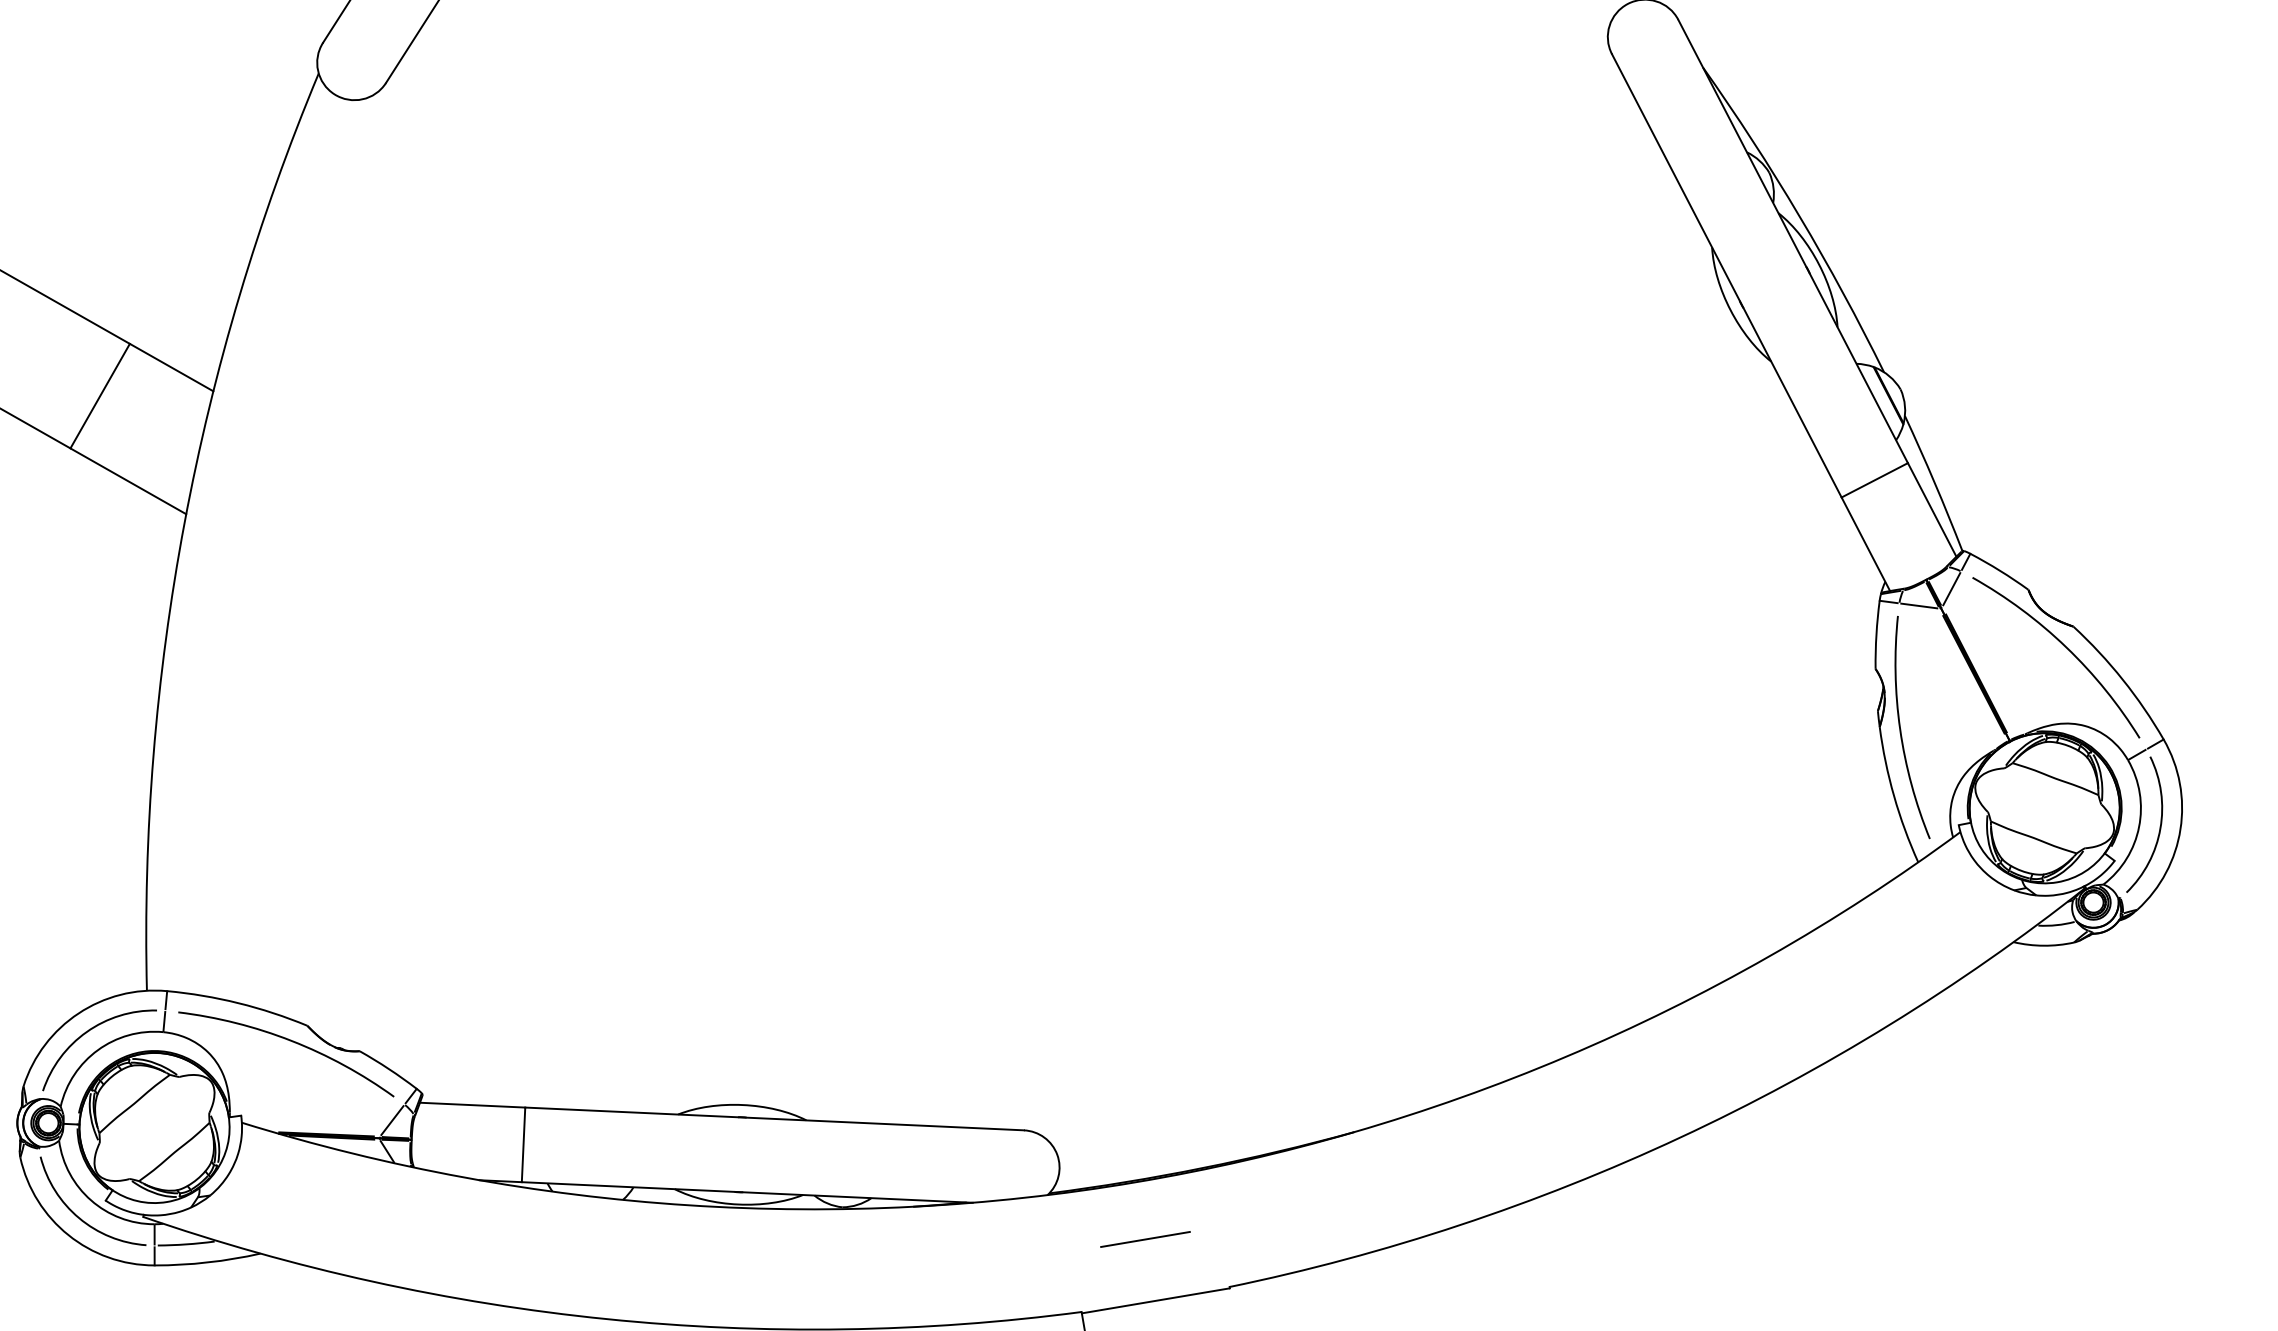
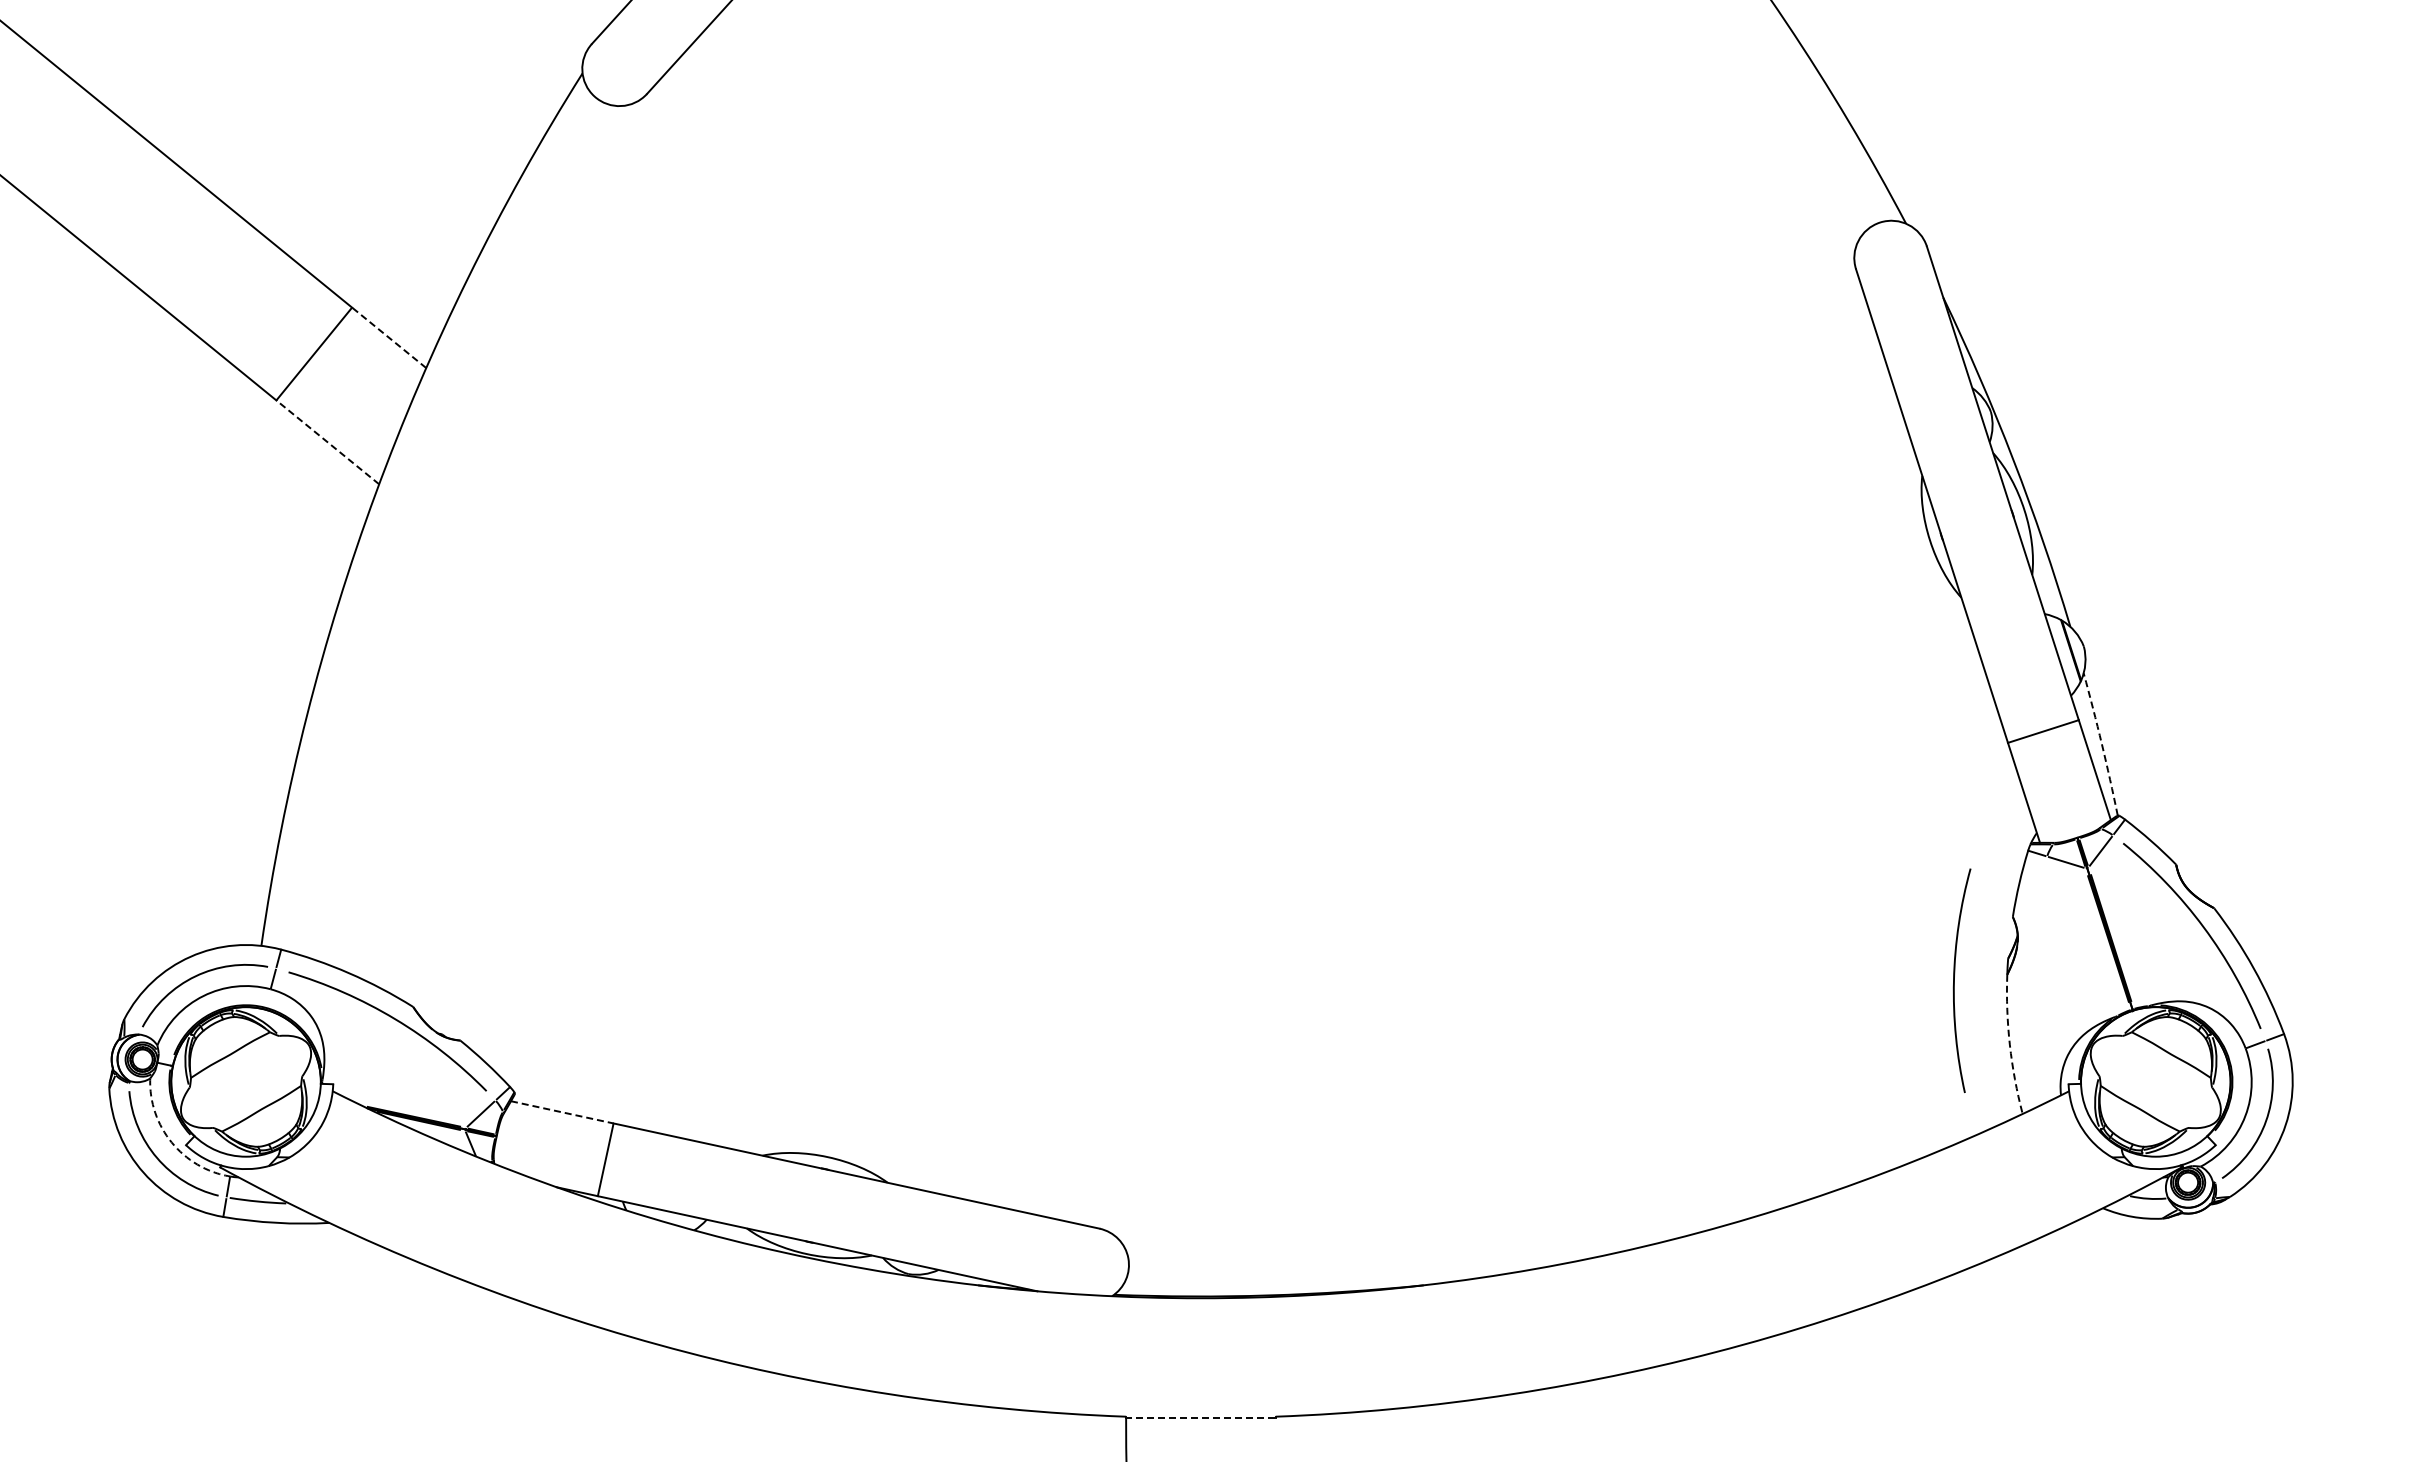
line: (171, 367) -> (389, 337), solid -> dashed
line: (128, 481) -> (327, 442), solid -> dashed
arc: (1934, 483) -> (2101, 744), solid -> dashed
arc: (1900, 729) -> (1954, 980), moved
arc: (1893, 795) -> (2009, 1044), solid -> dashed
line: (472, 1105) -> (562, 1112), solid -> dashed
arc: (90, 1200) -> (171, 1142), solid -> dashed
line: (1145, 1239) -> (1200, 1356), removed
line: (1155, 1301) -> (1200, 1418), solid -> dashed

